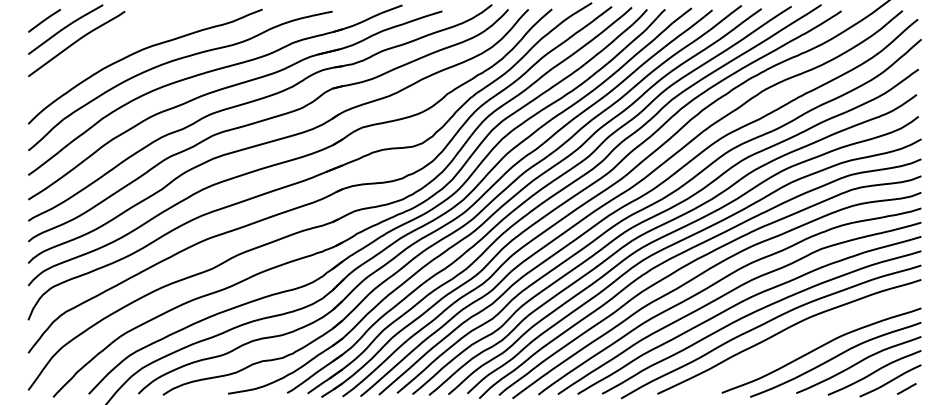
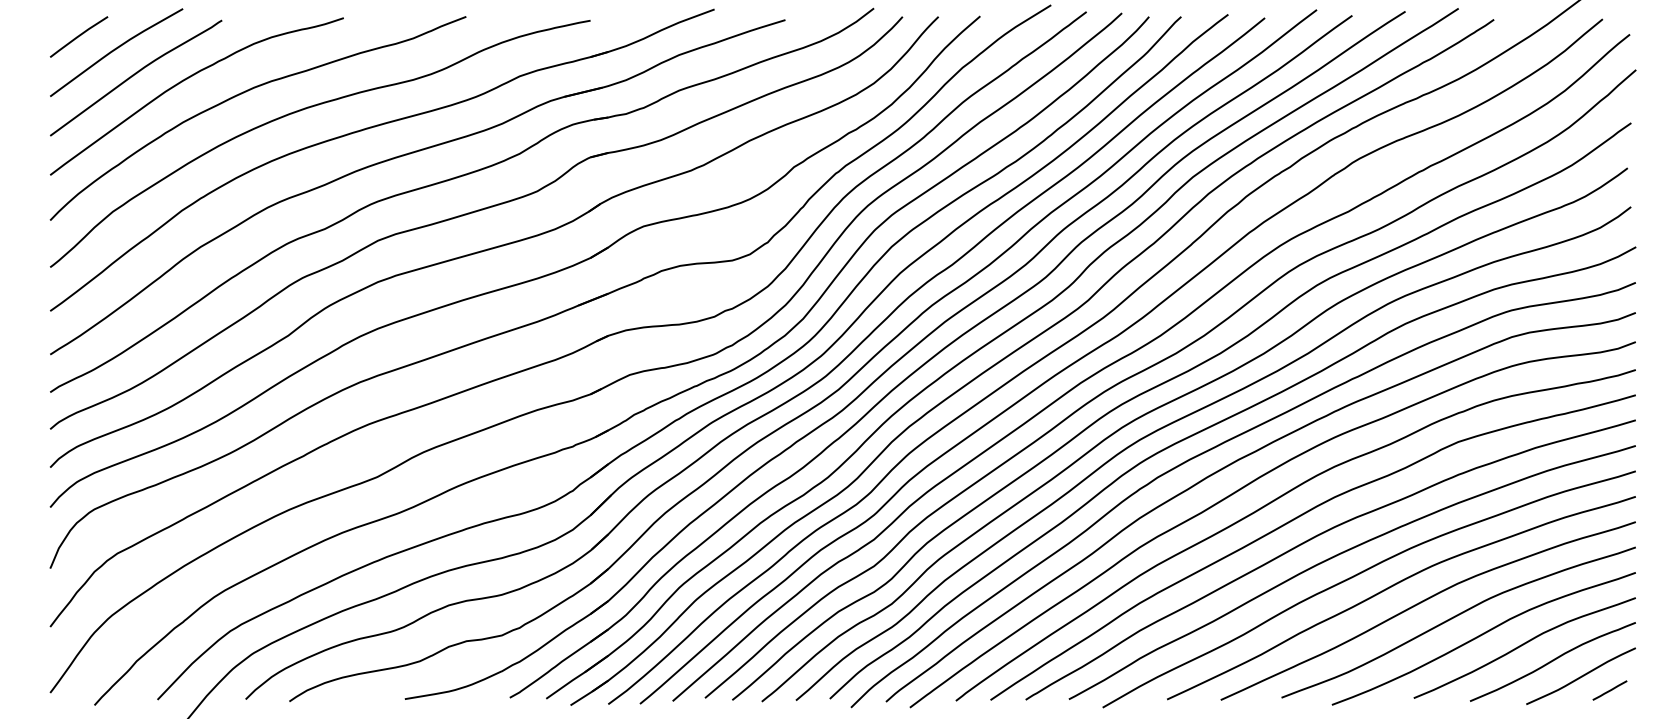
curve: (105, 45) -> (187, 80), added
curve: (802, 339) -> (1424, 602), added

